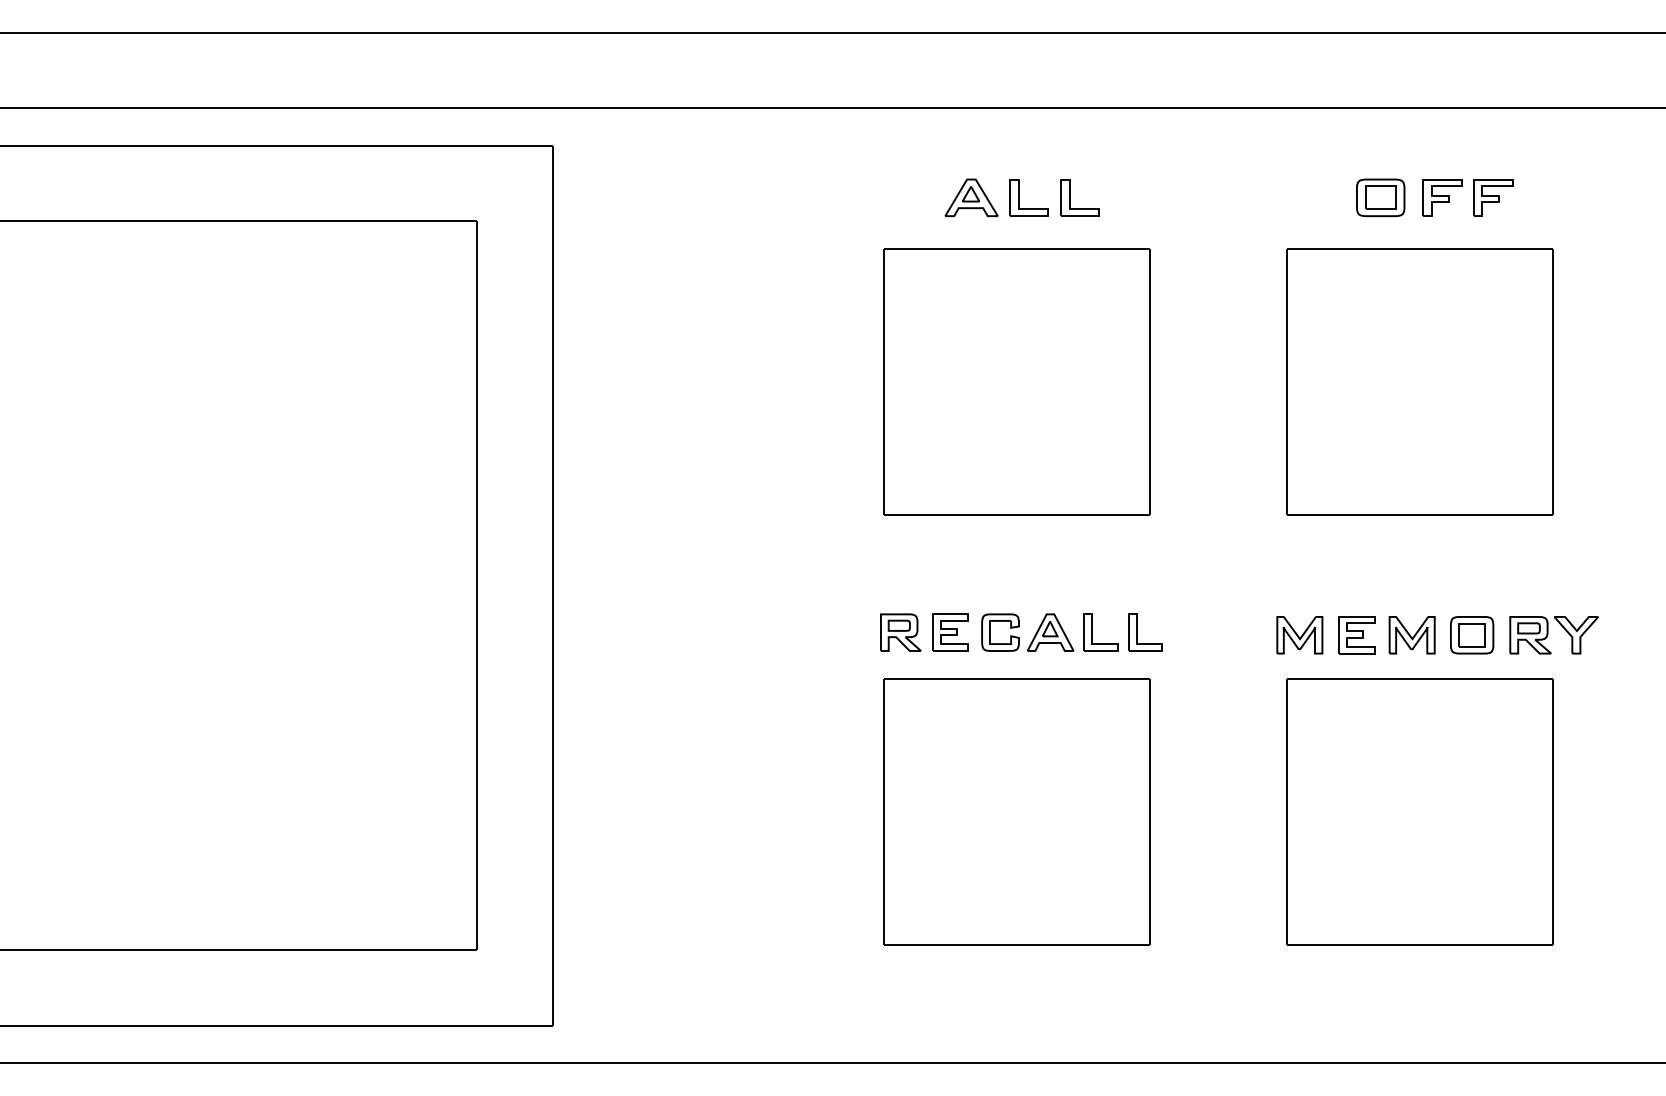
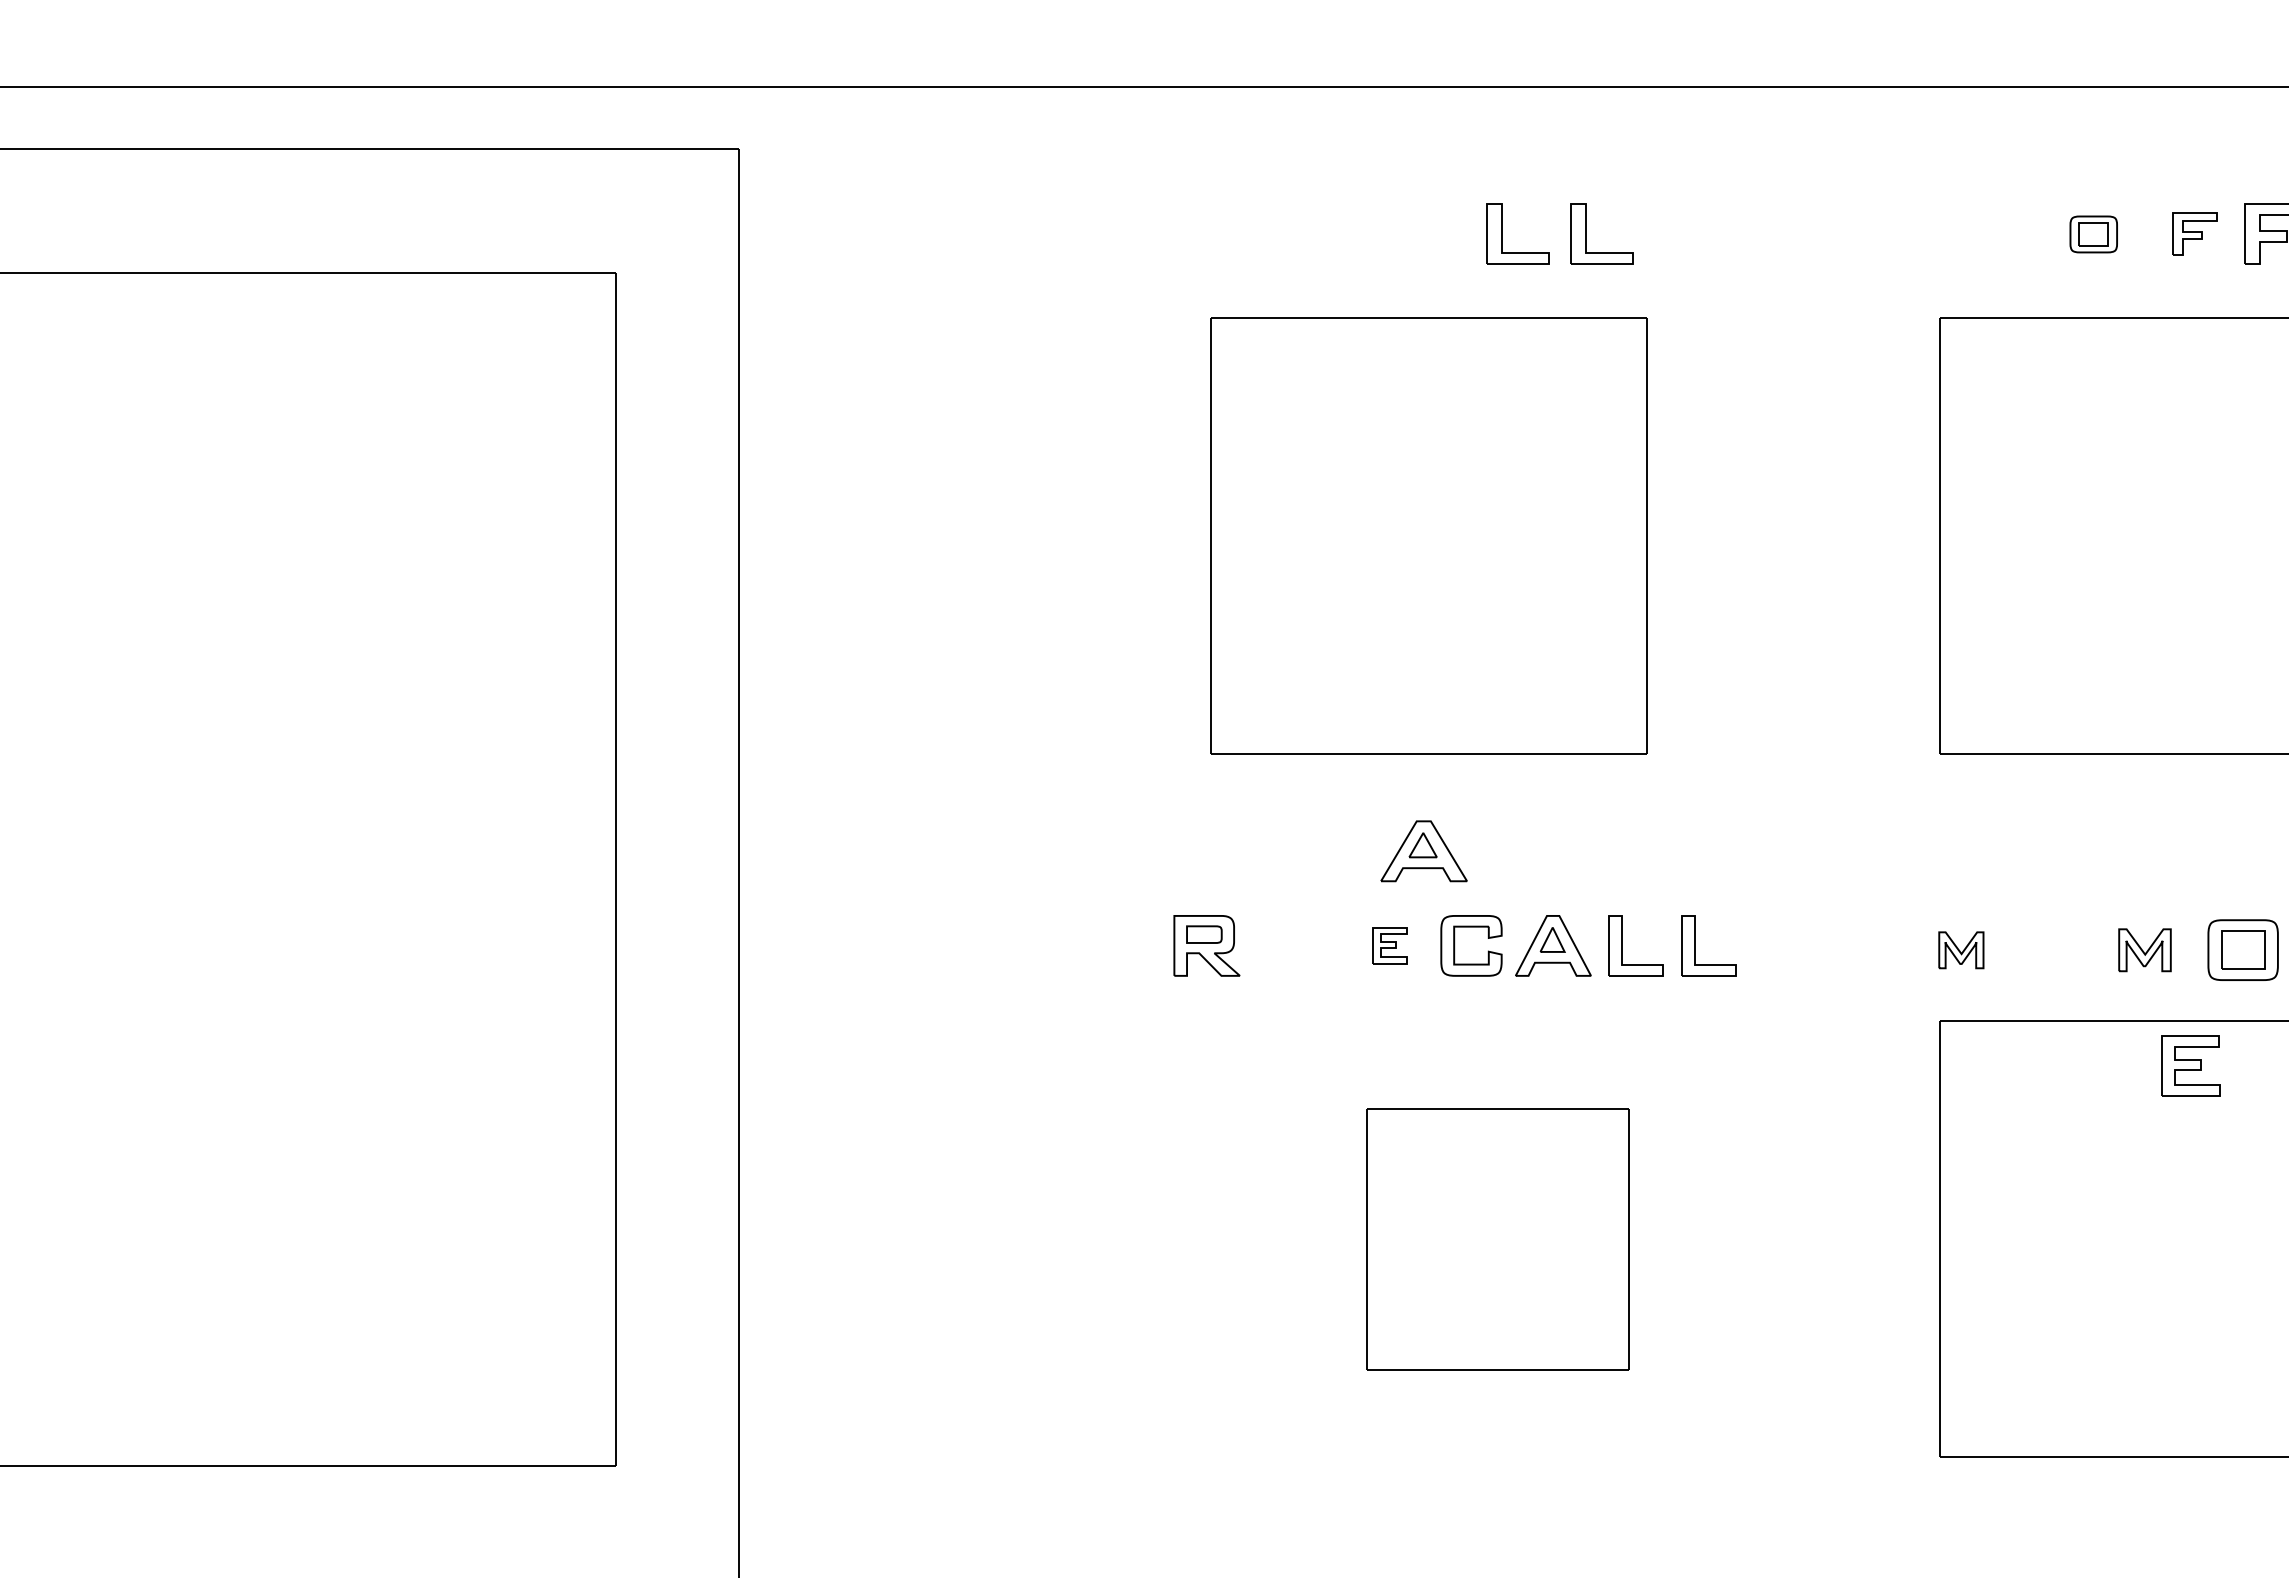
part: (971, 197) -> (1423, 850), moved
part: (1380, 197) -> (2093, 233), size x0.6
part: (1442, 197) -> (2194, 233), size x0.7
part: (1016, 381) -> (1428, 534), moved
part: (900, 632) -> (1206, 945), moved
part: (950, 632) -> (1389, 945), size x0.6
part: (1299, 635) -> (1960, 950), size x0.6
part: (1356, 635) -> (2189, 1066), moved
part: (1411, 635) -> (2143, 950), size x0.7
part: (1016, 811) -> (1497, 1238), size x0.6

